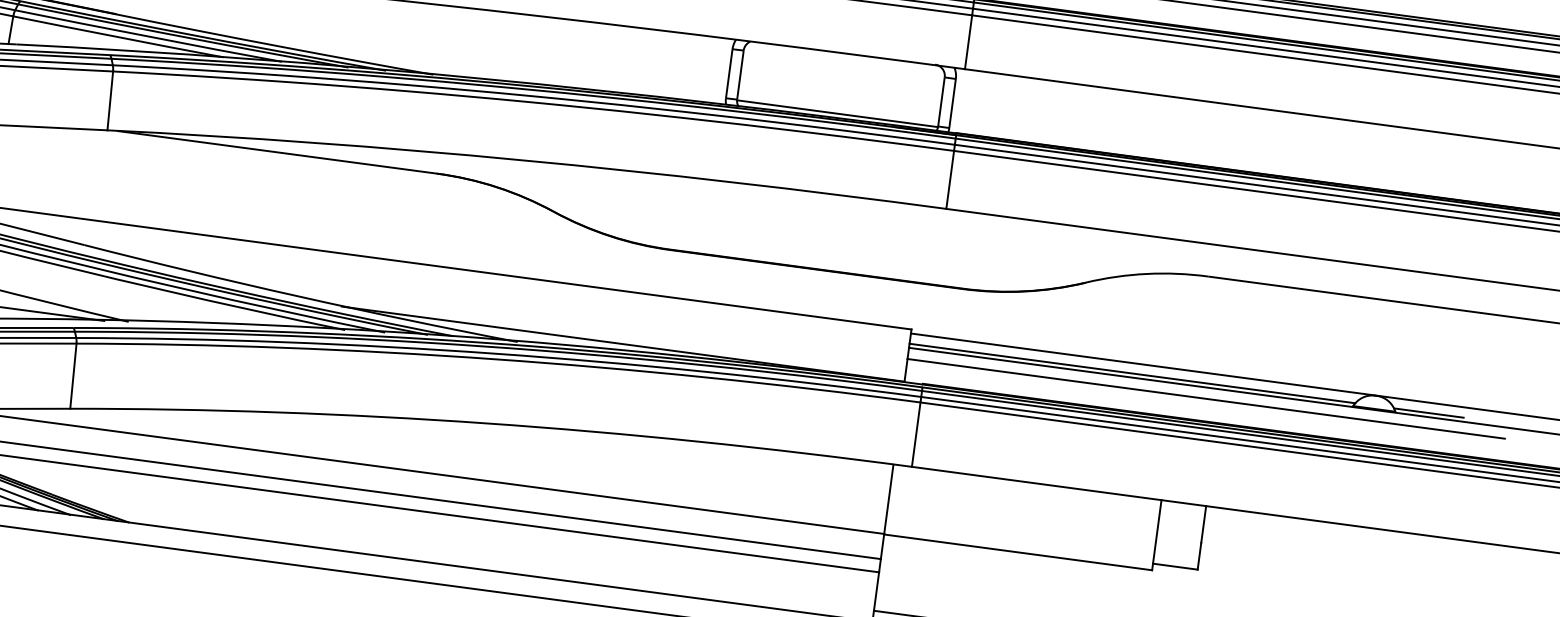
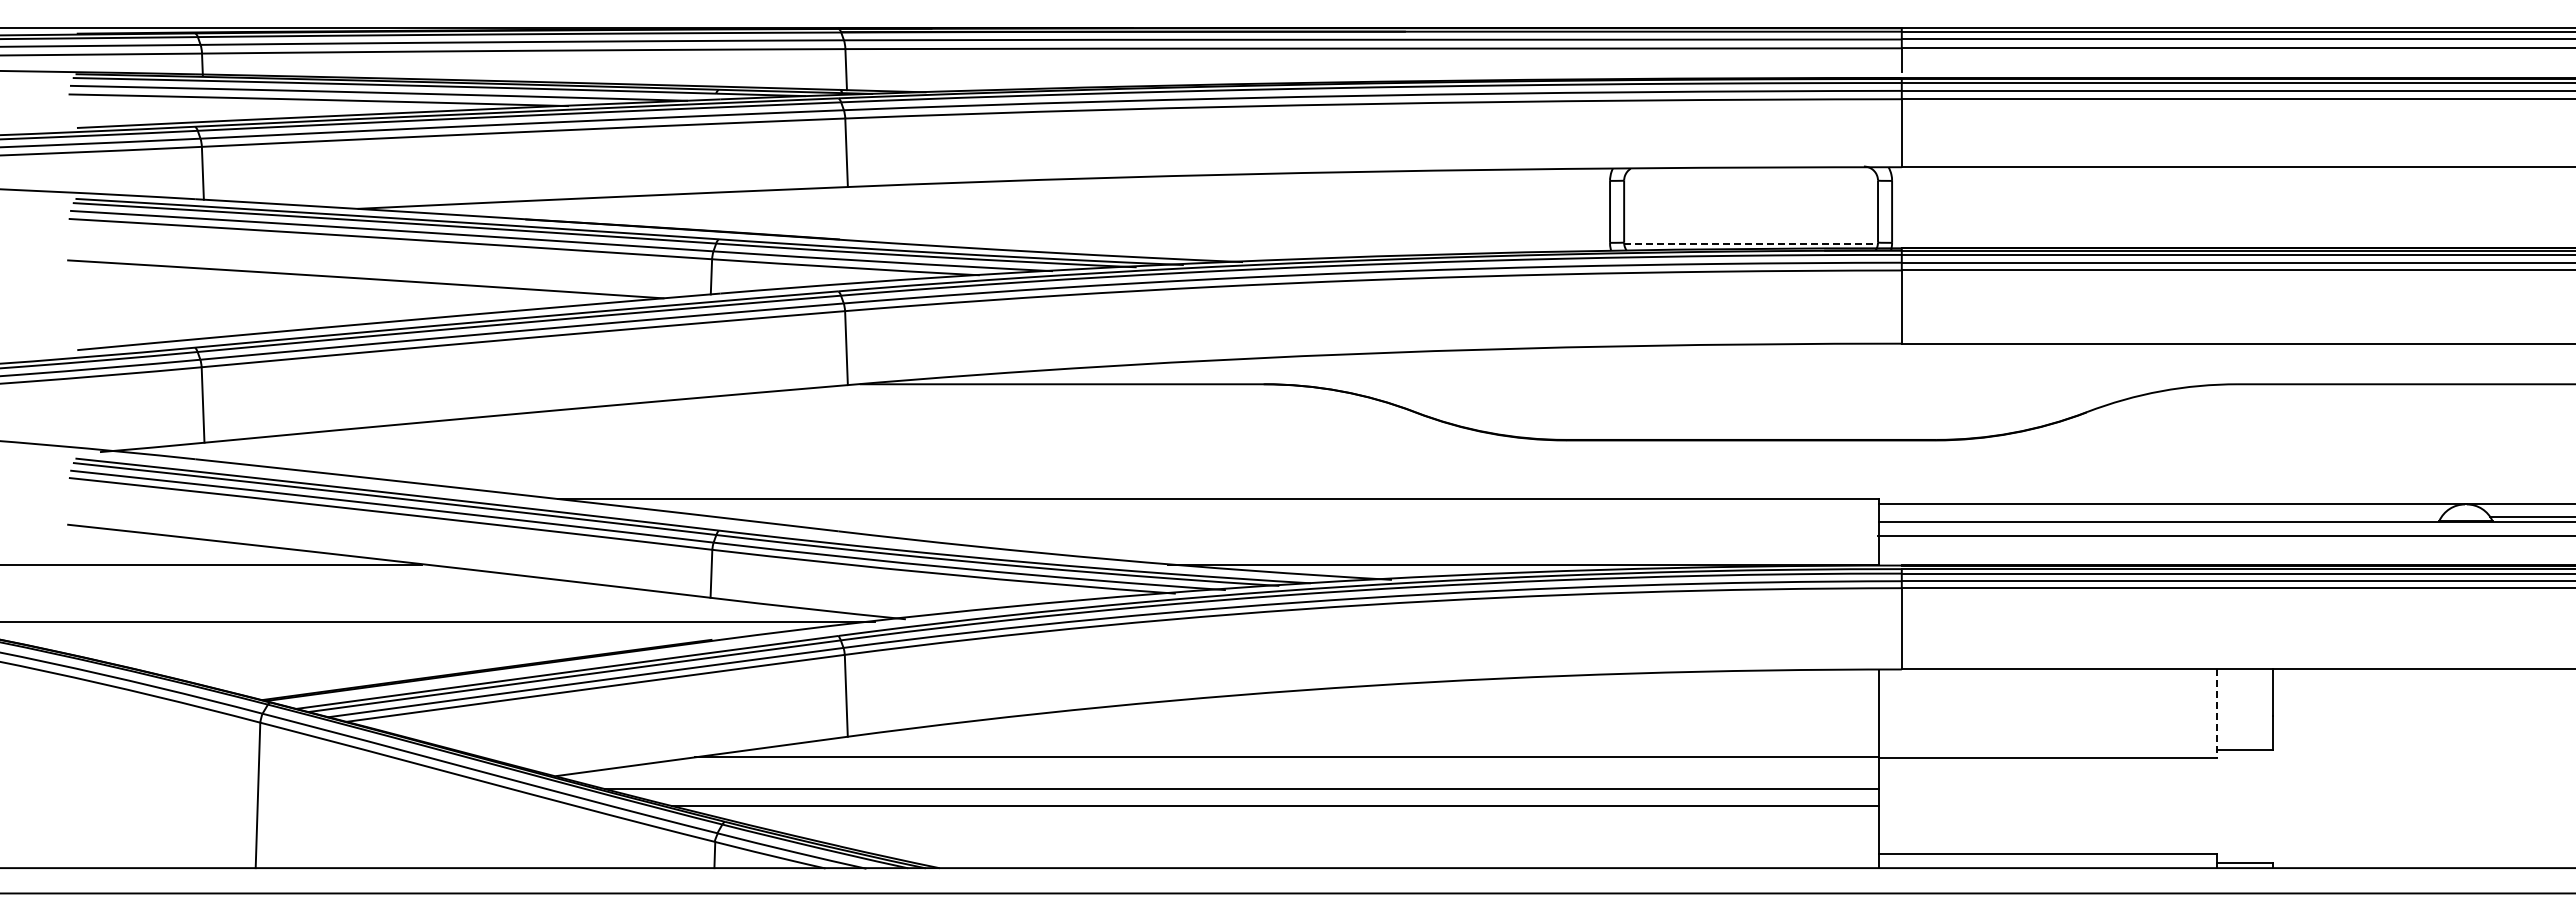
line: (837, 113) -> (1751, 243), solid -> dashed
line: (1132, 373) -> (2159, 517), removed
line: (1157, 535) -> (2217, 714), solid -> dashed

